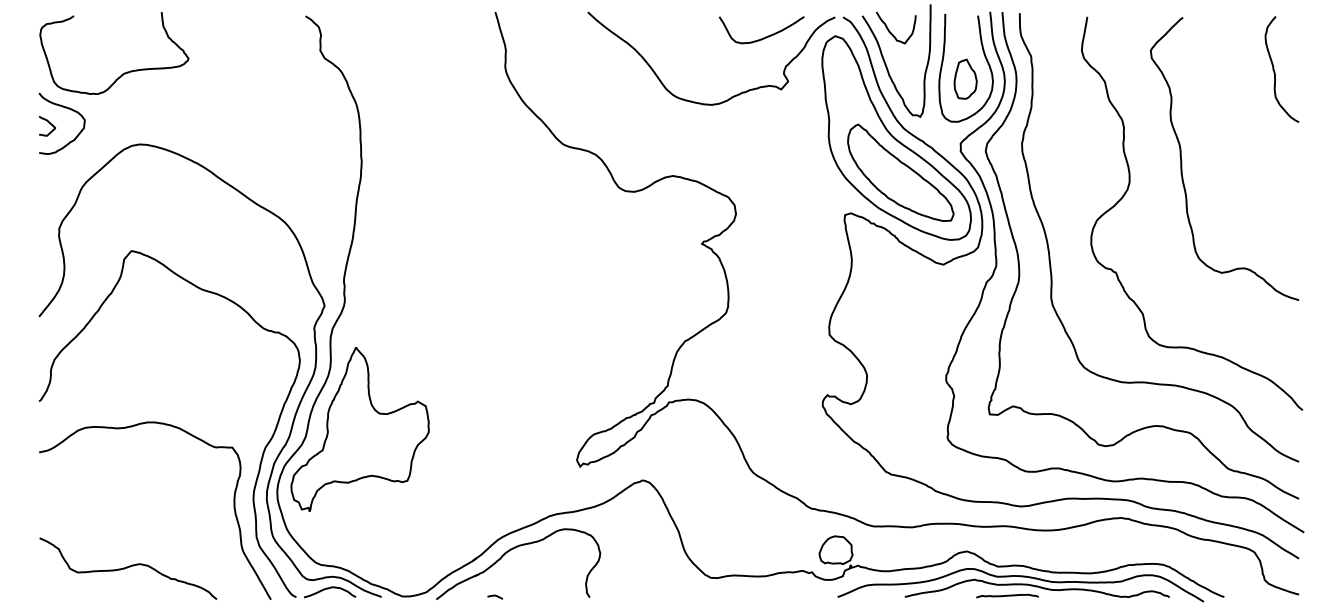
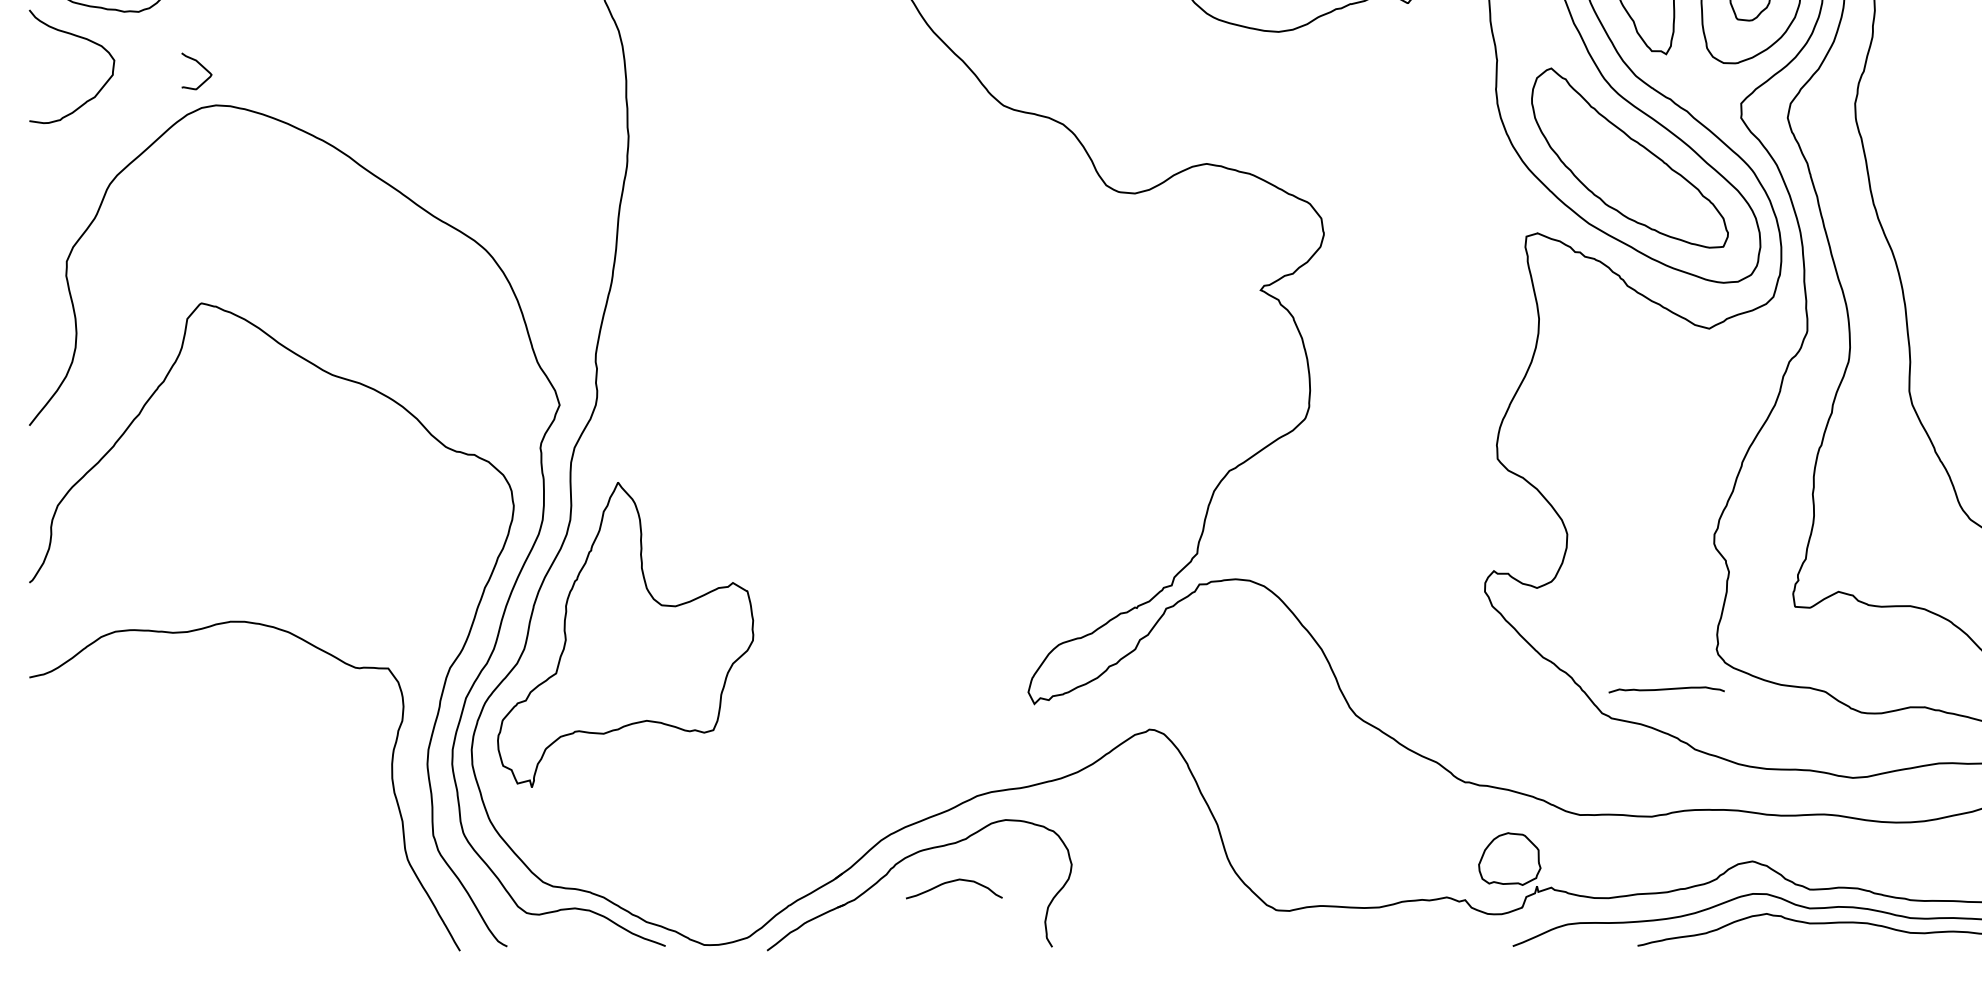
curve: (48, 123) -> (199, 66), moved
curve: (128, 567) -> (195, 891), removed
curve: (328, 589) -> (951, 883), moved
curve: (1007, 595) -> (1666, 688), moved
line: (495, 596) -> (877, 945), removed

